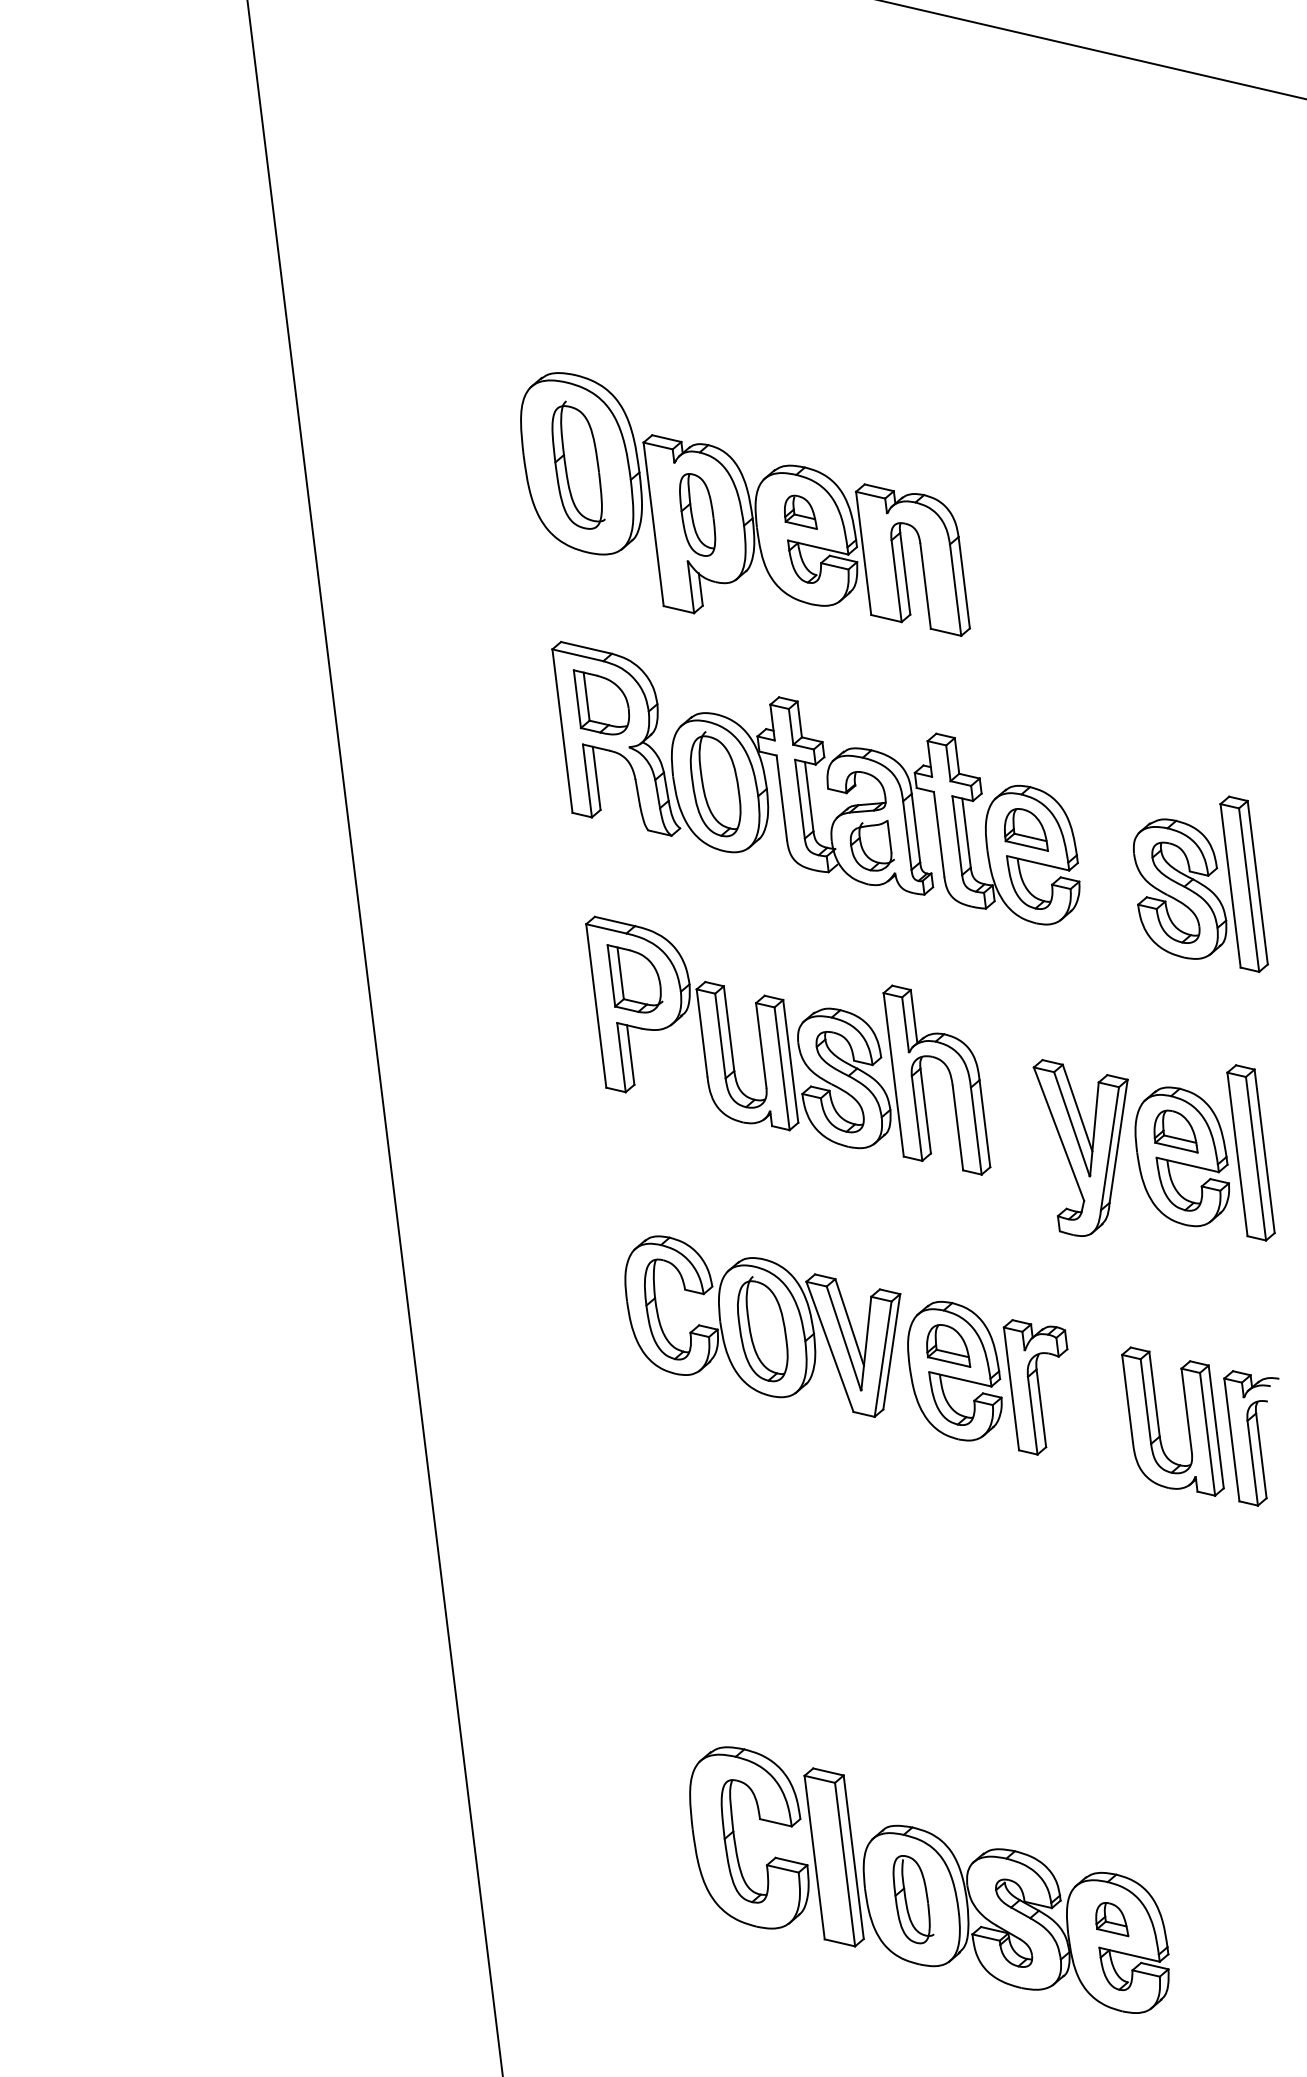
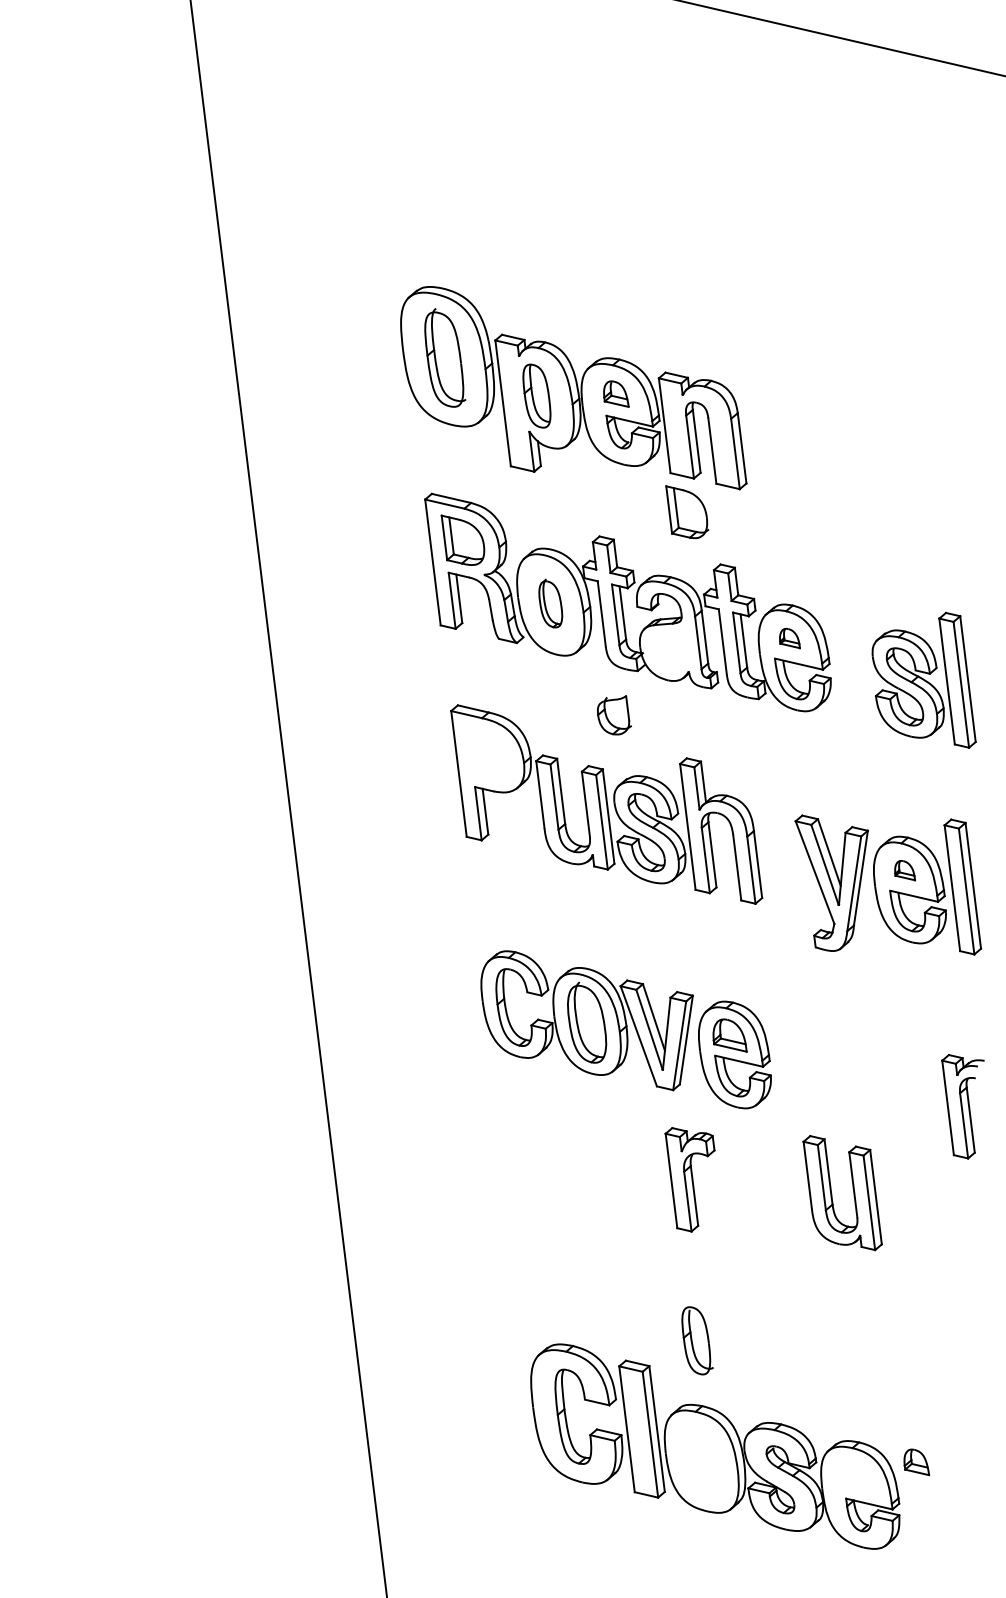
part: (715, 784) -> (550, 603), size x0.6
part: (1026, 829) -> (790, 638), size x0.6
part: (871, 845) -> (613, 715), moved
part: (634, 978) -> (686, 511), moved
part: (1175, 1131) -> (904, 870), size x0.6
part: (1035, 1387) -> (689, 1179), moved
part: (1159, 1423) -> (832, 1194), moved
part: (913, 1899) -> (697, 1340), moved
part: (1112, 1919) -> (916, 1462), moved

